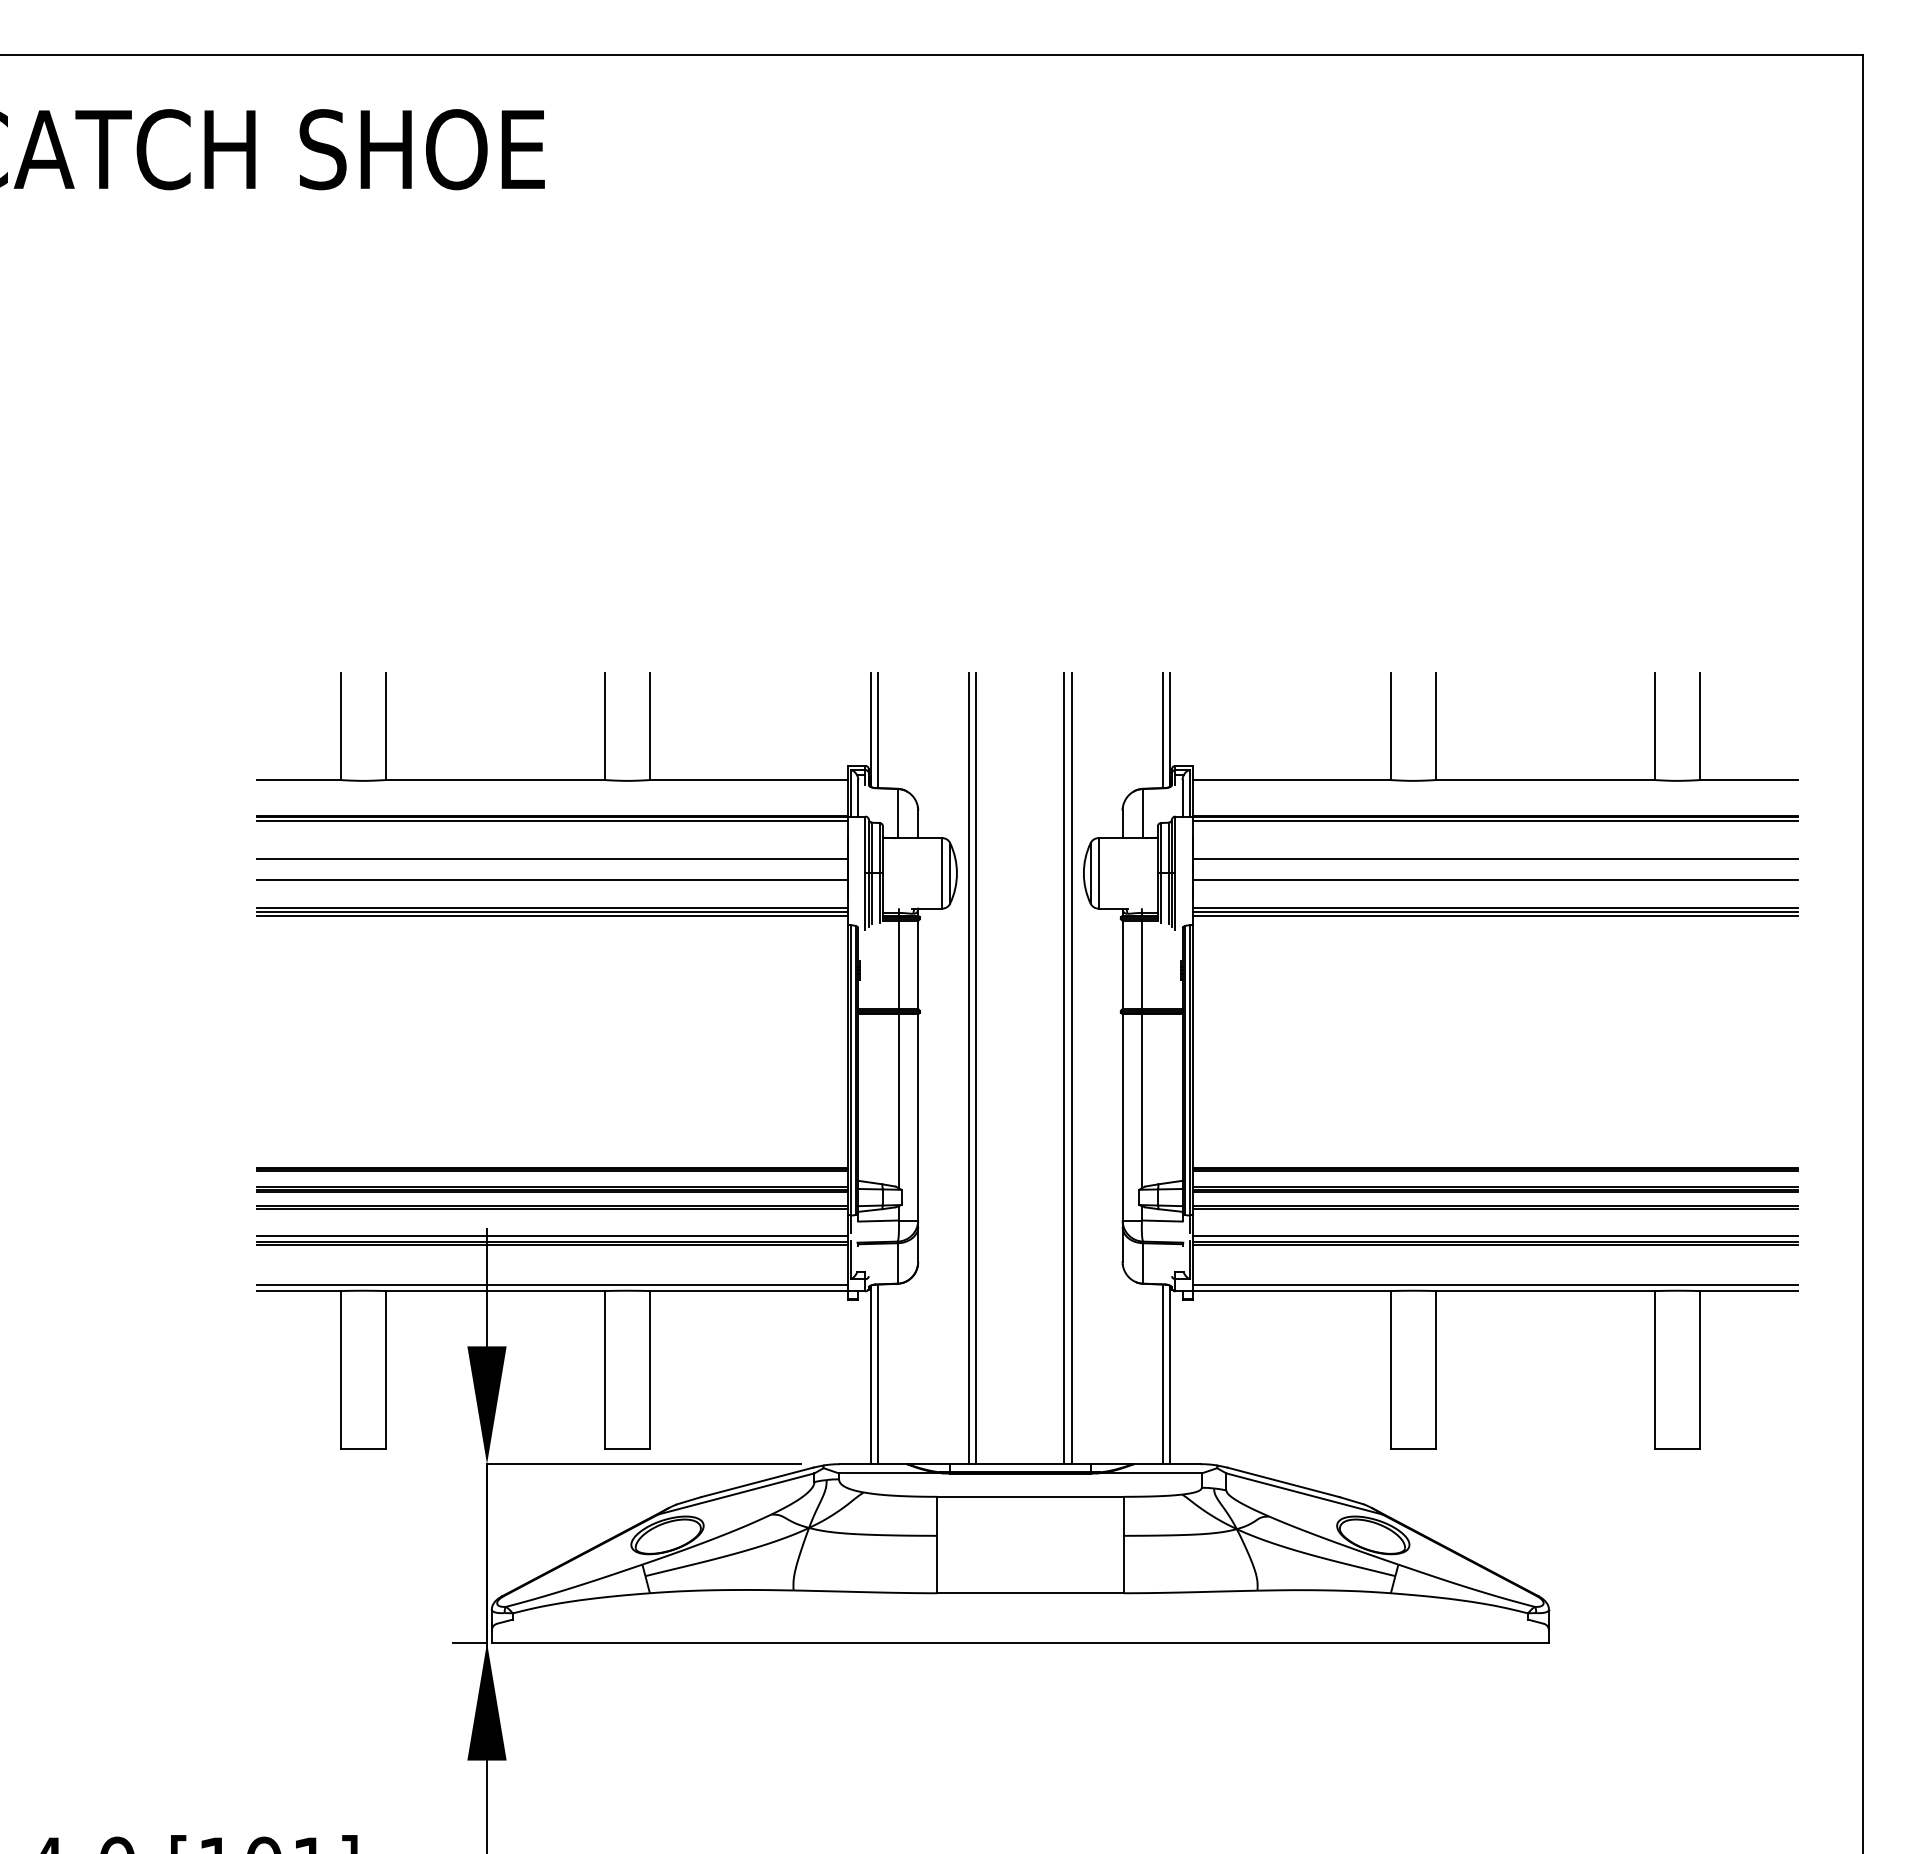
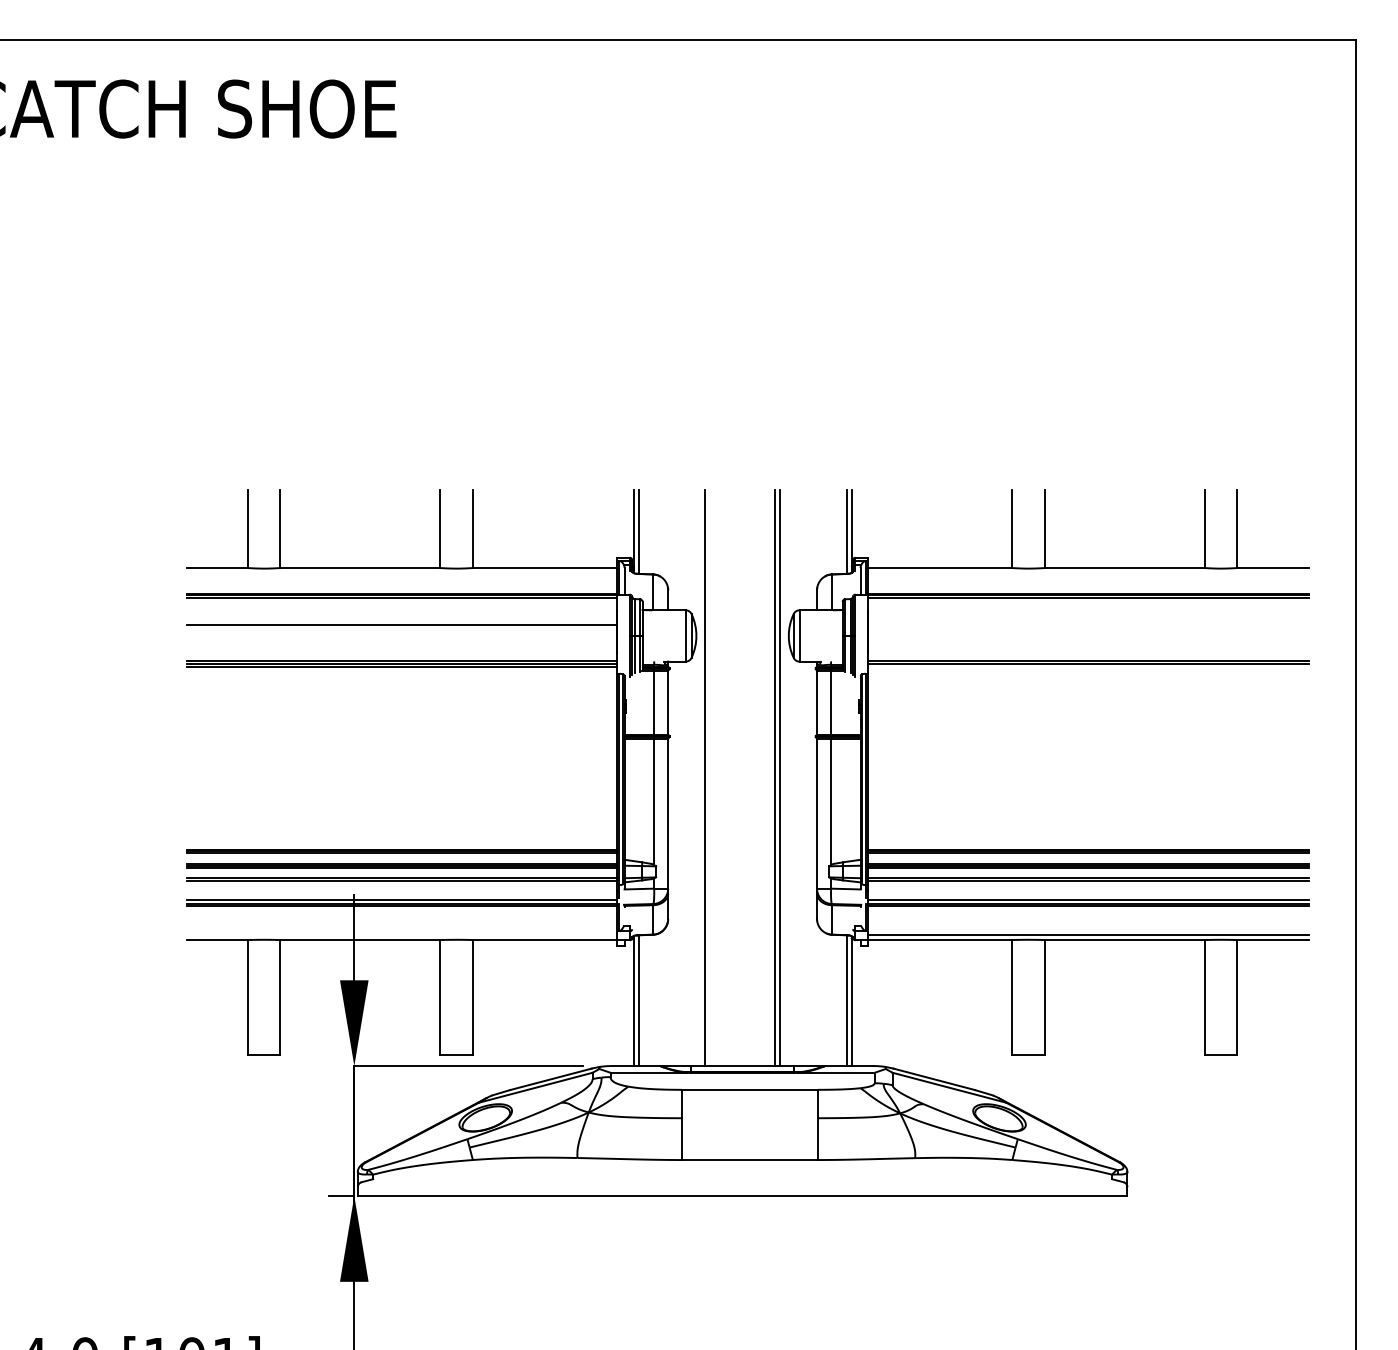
line: (1495, 858) -> (1088, 625), removed
line: (551, 879) -> (401, 640), removed
line: (1495, 879) -> (1088, 640), removed
line: (1495, 915) -> (1088, 666), removed
line: (976, 1068) -> (710, 778), removed
line: (551, 1284) -> (401, 935), removed

